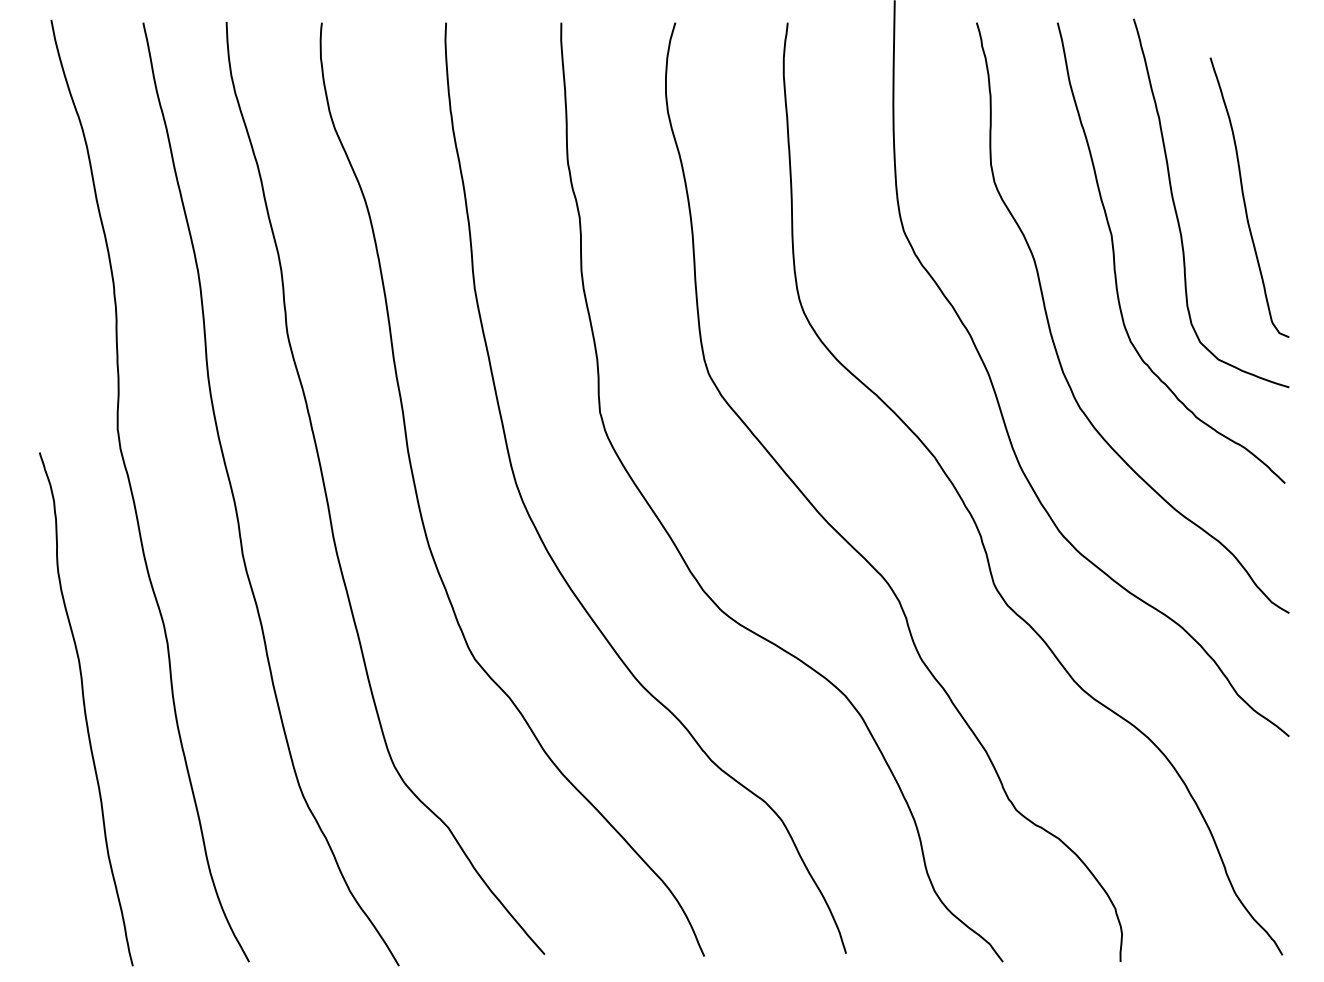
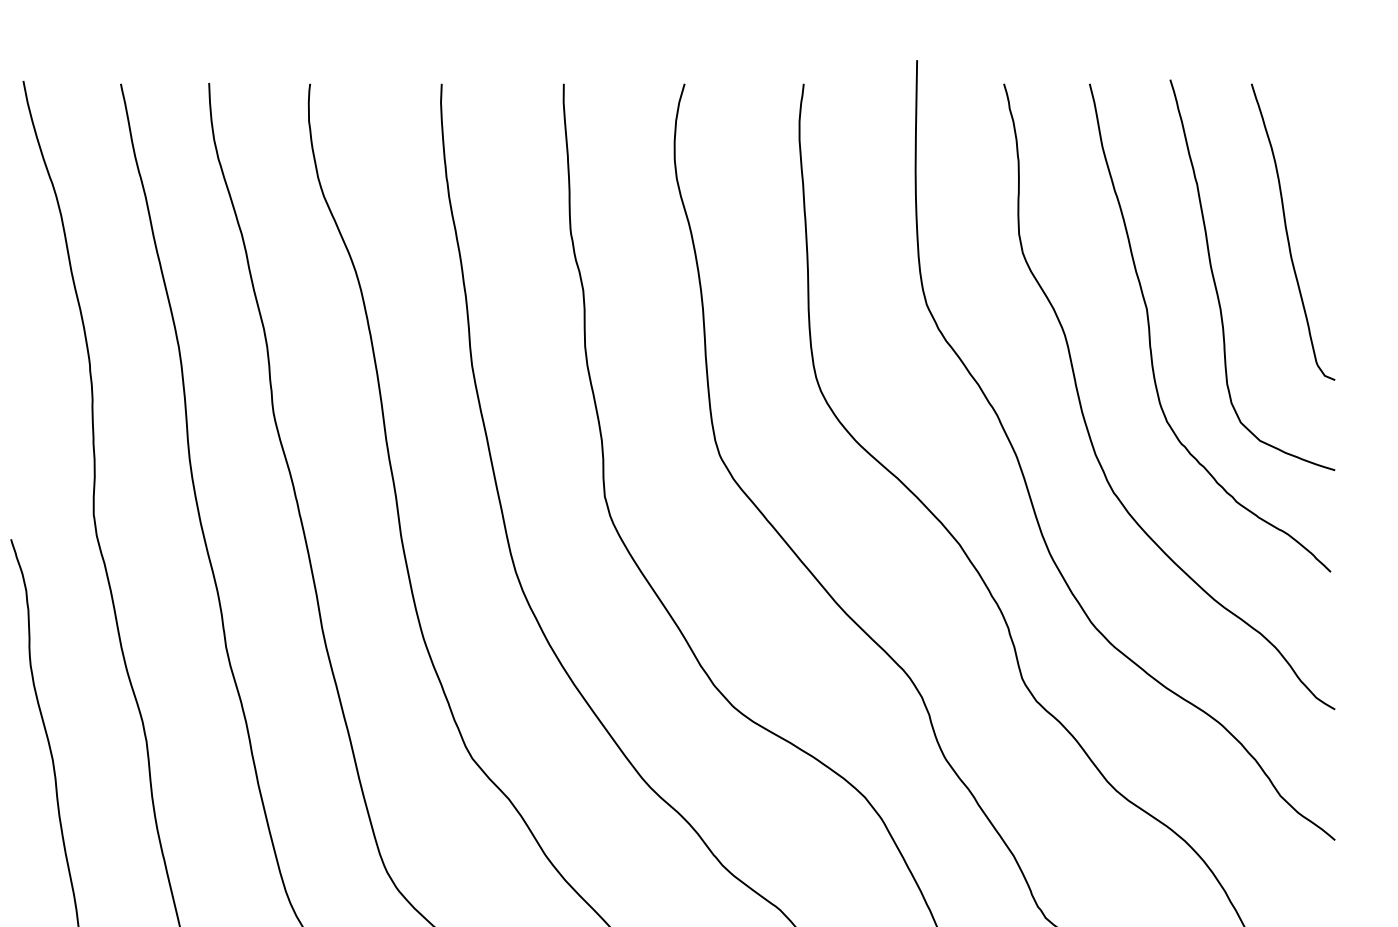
curve: (1244, 197) -> (1287, 231), moved

